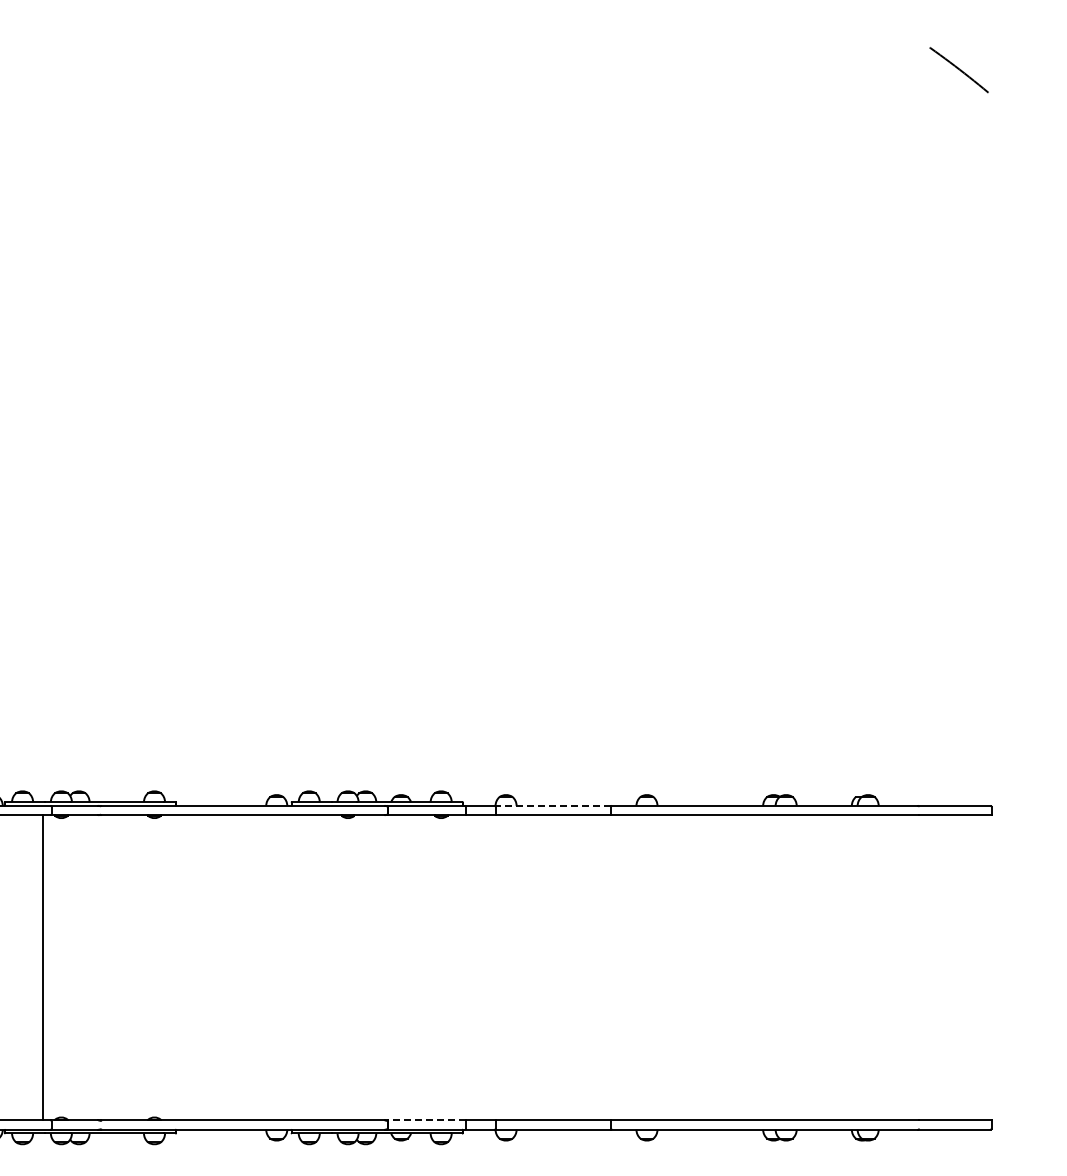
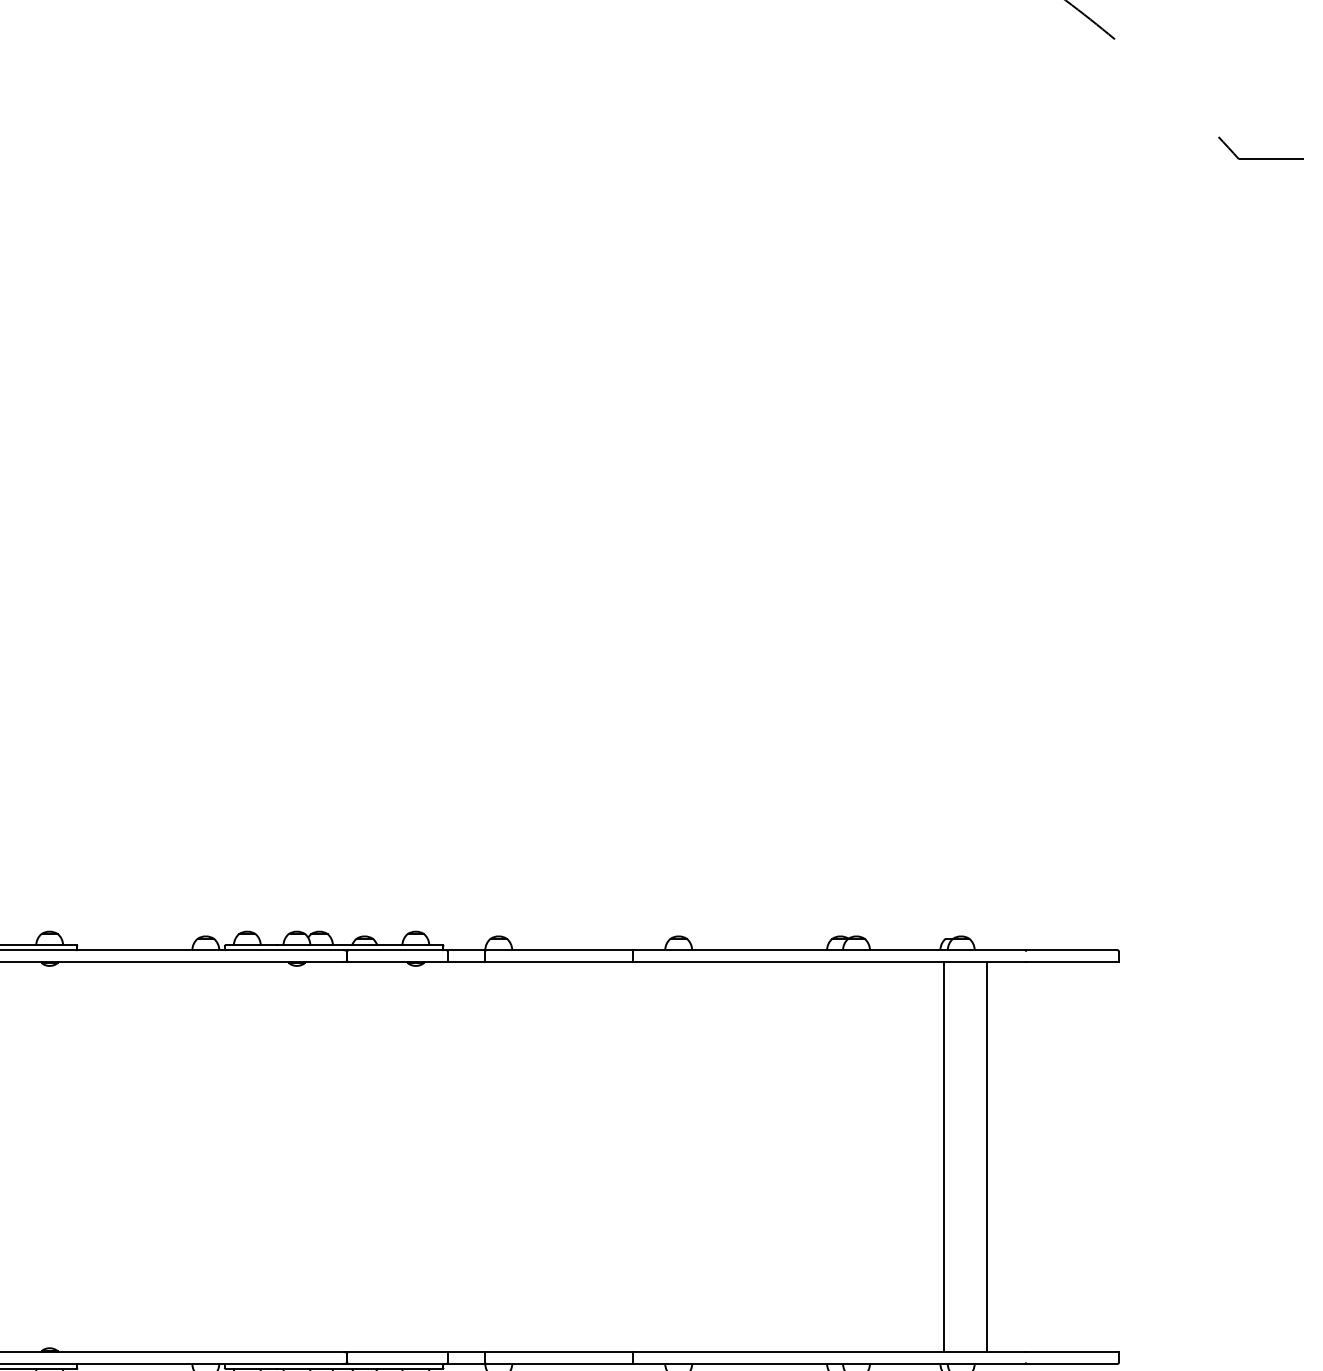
line: (553, 805) -> (559, 949), dashed -> solid
line: (854, 967) -> (943, 1156), added
line: (888, 967) -> (987, 1156), added
line: (426, 1120) -> (397, 1352), dashed -> solid

